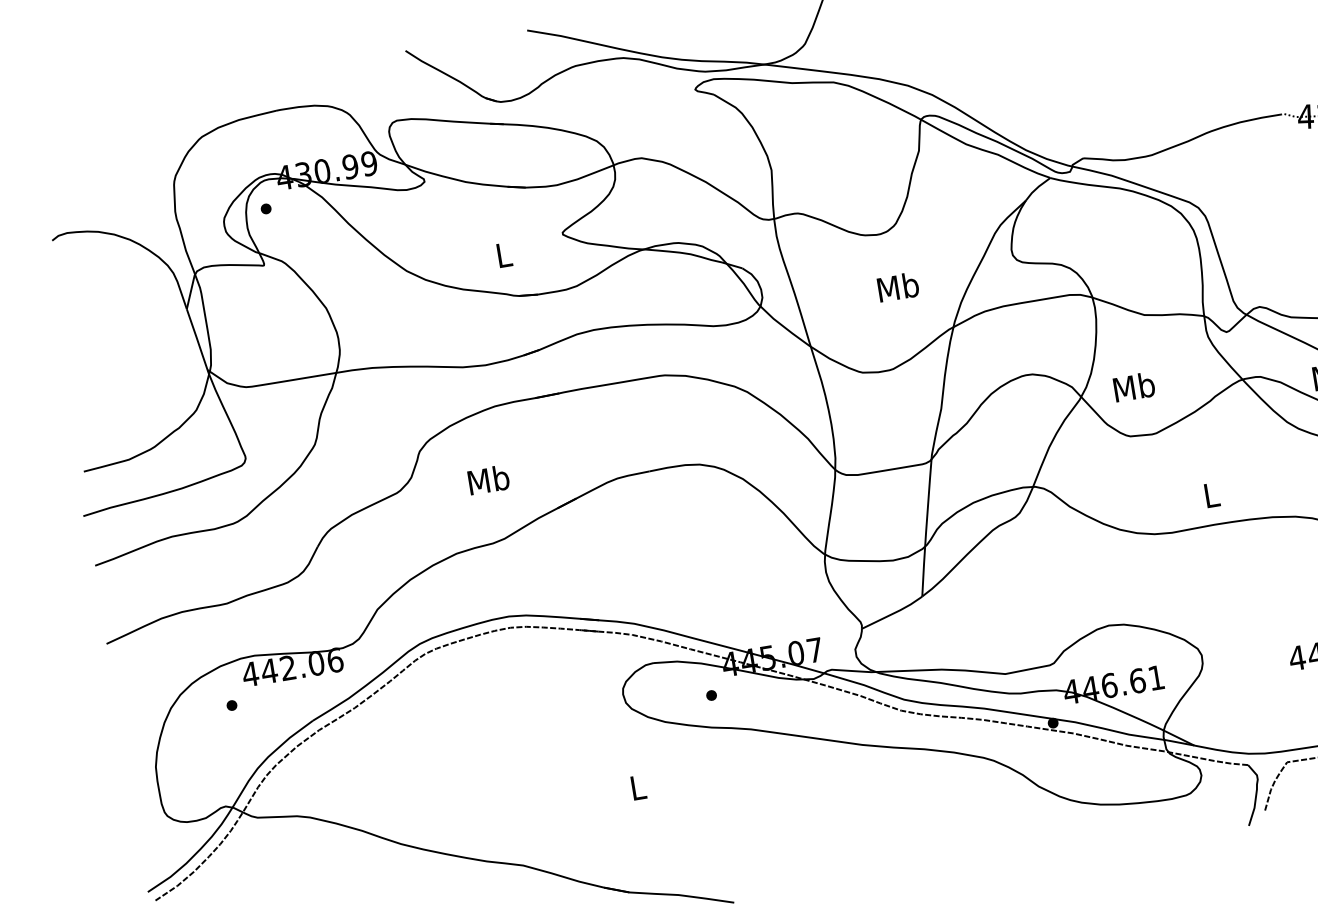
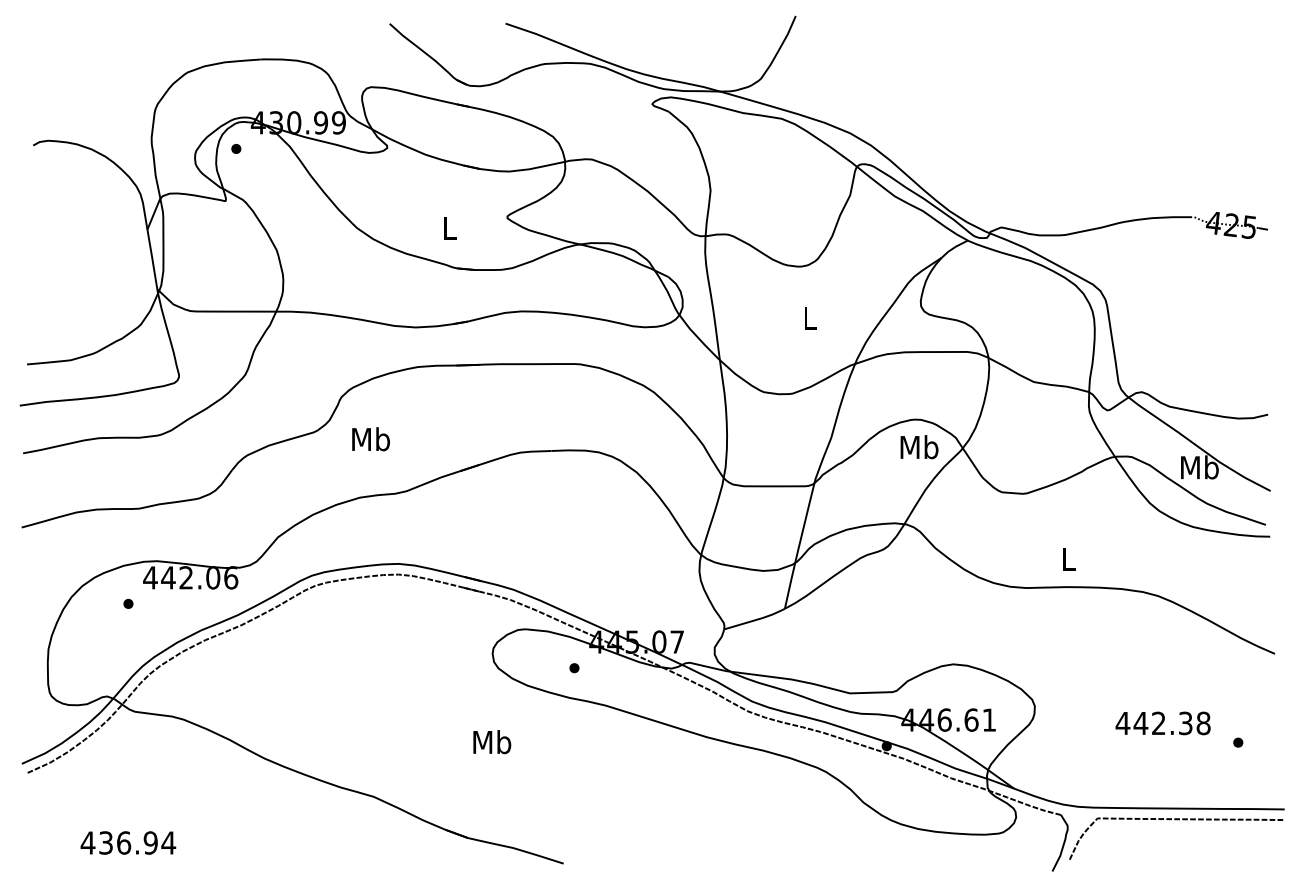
text: (898, 287) -> (810, 318), Mb -> L
text: (1134, 387) -> (919, 447), moved
text: (488, 480) -> (370, 439), moved
text: (638, 787) -> (492, 742), L -> Mb

